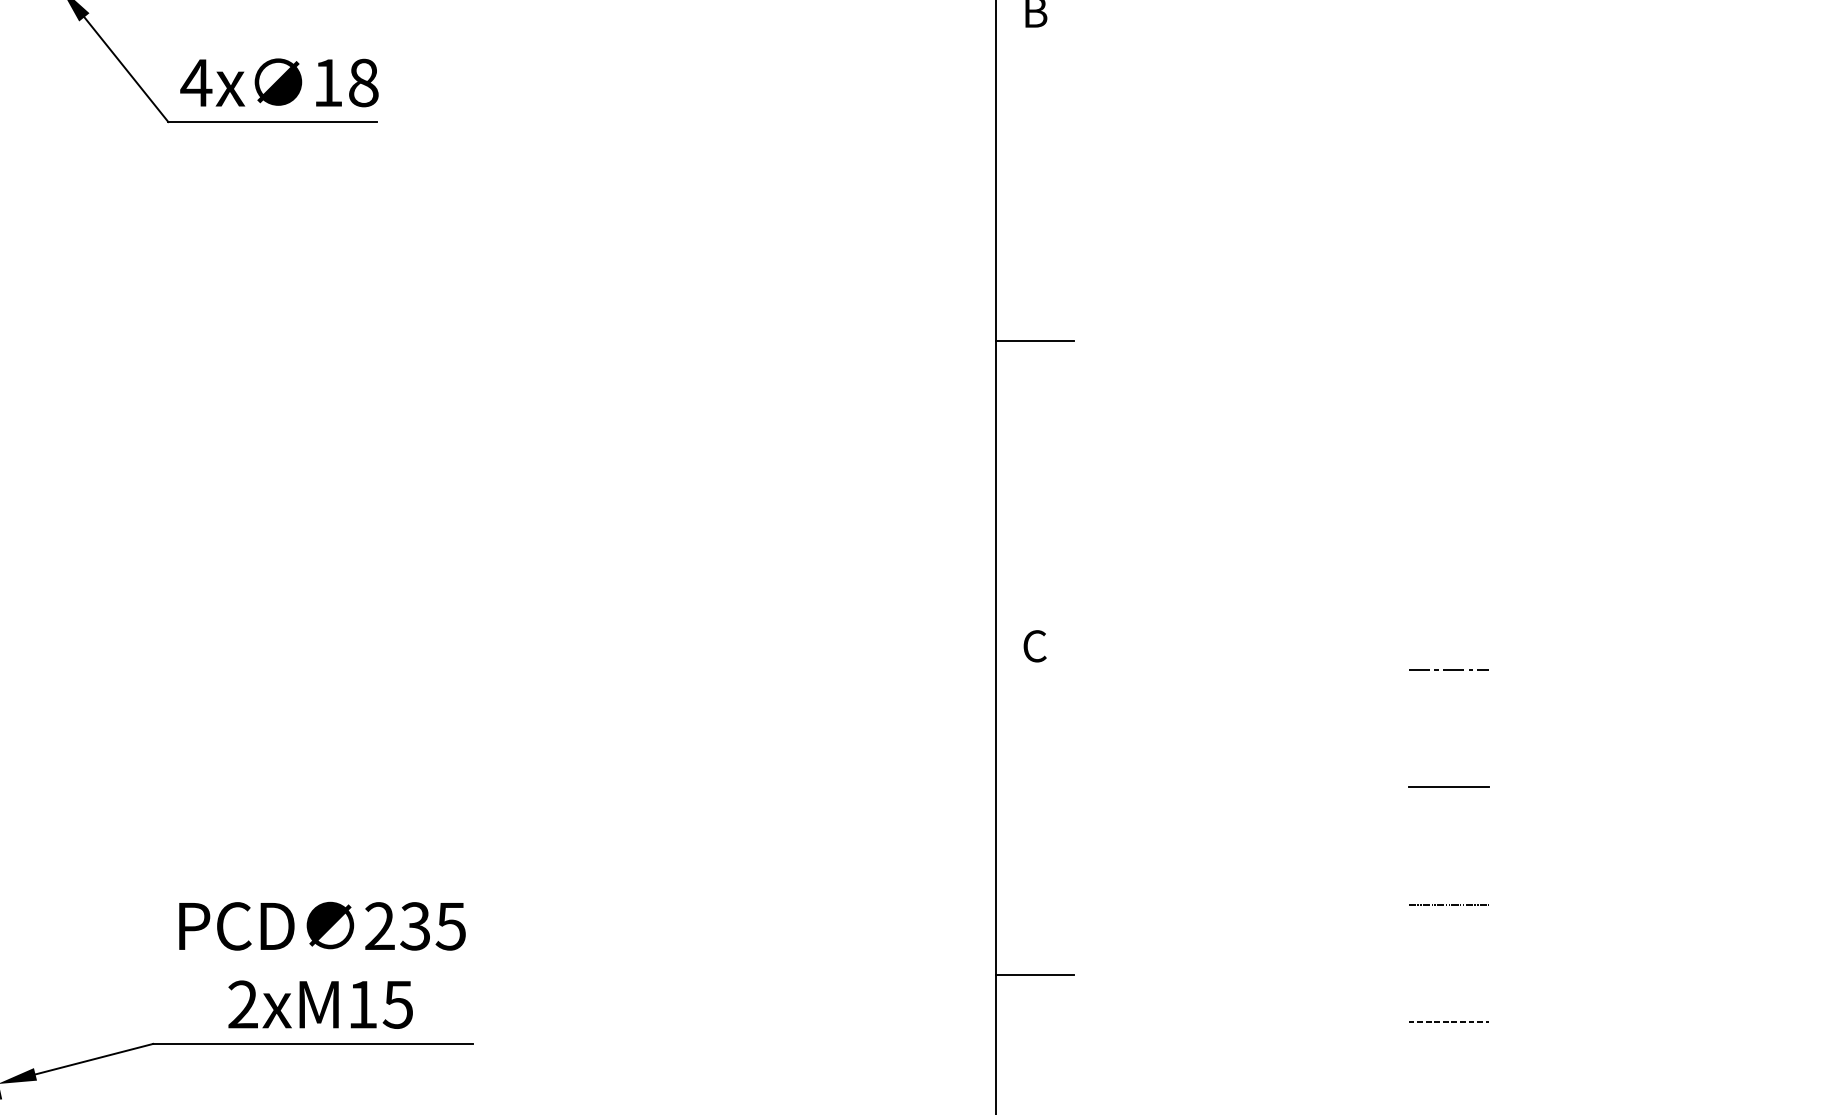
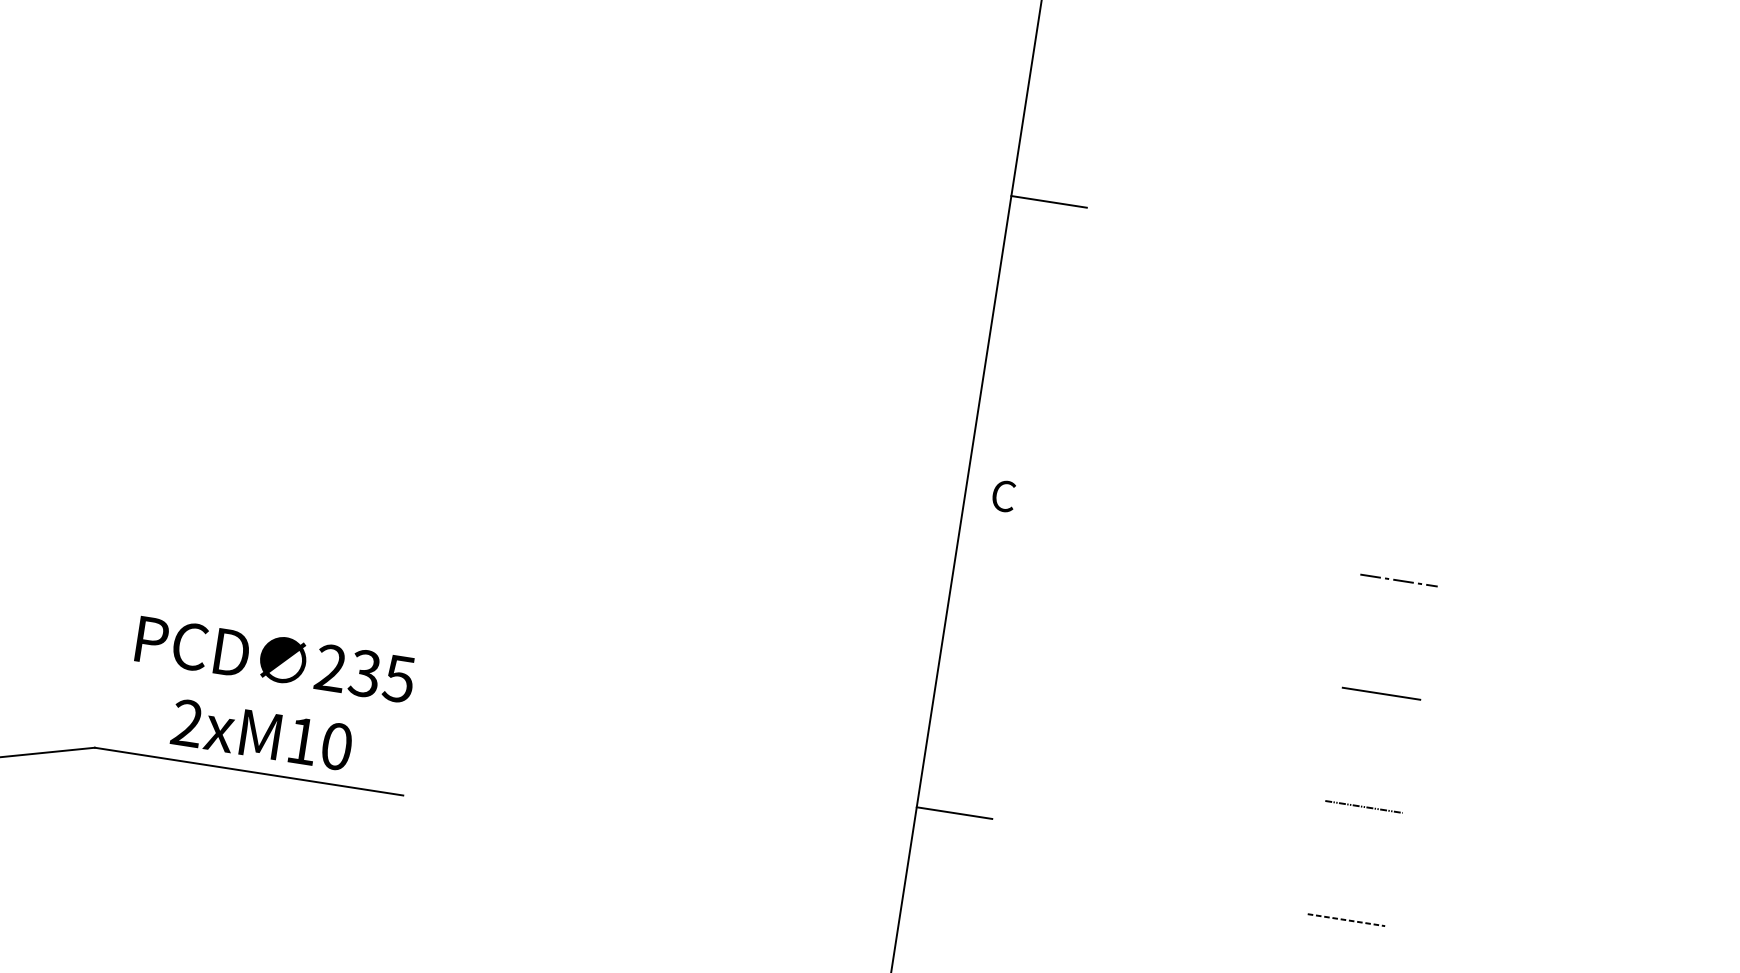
text: (397, 1004) -> (336, 746), 2xM15 -> 2xM10

